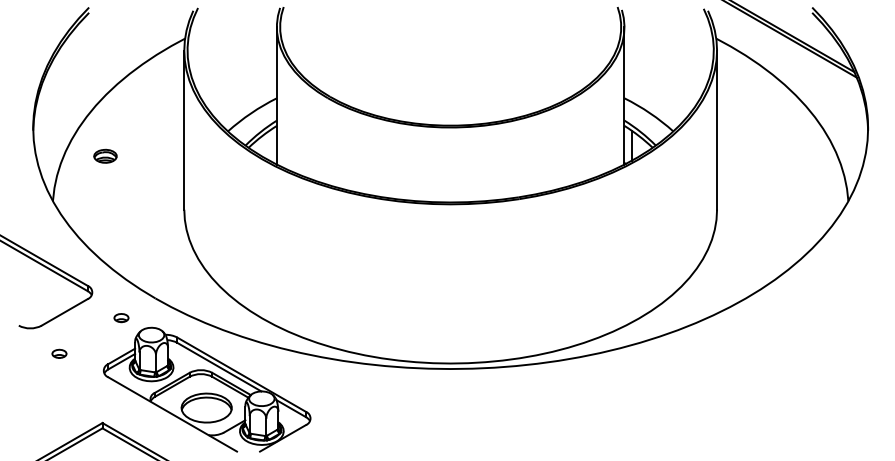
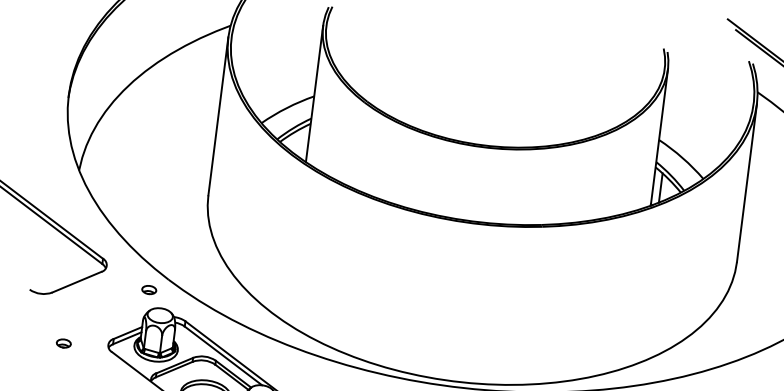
part: (105, 155) -> (137, 131), removed
part: (121, 318) -> (149, 290), moved
part: (59, 353) -> (63, 343), moved

